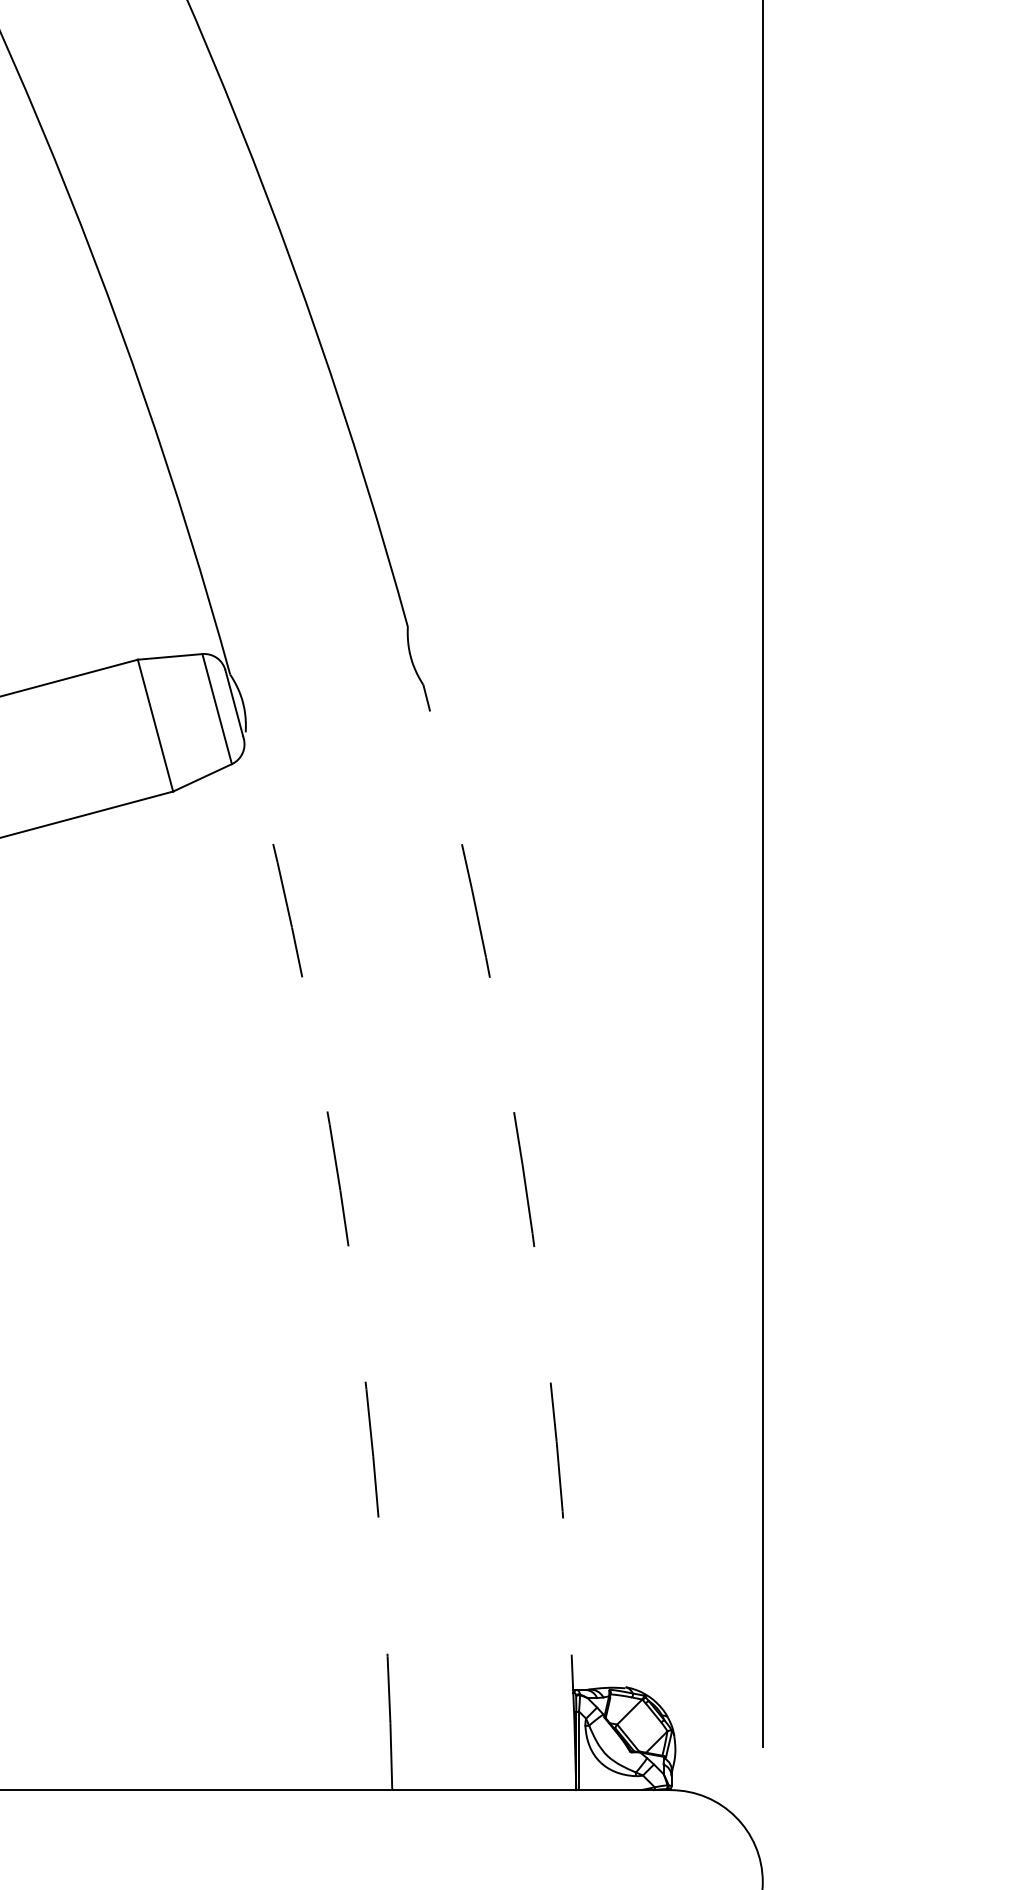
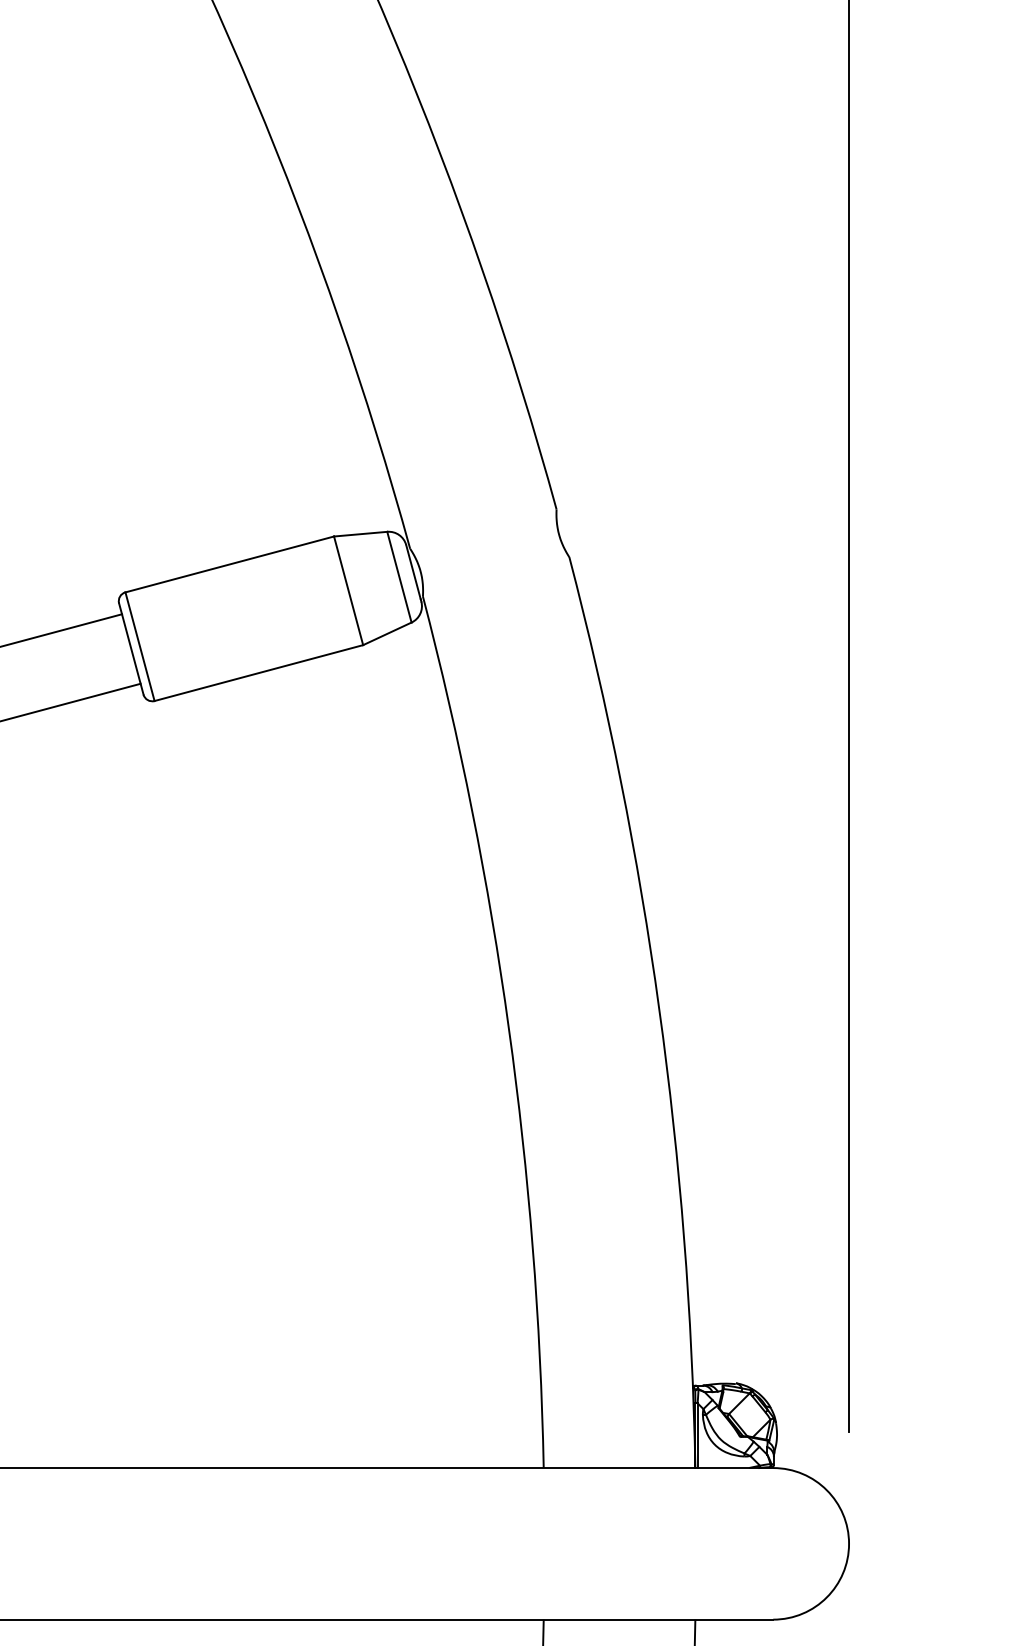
arc: (532, 1233) -> (659, 1009), dashed -> solid
arc: (349, 1256) -> (508, 1028), dashed -> solid

